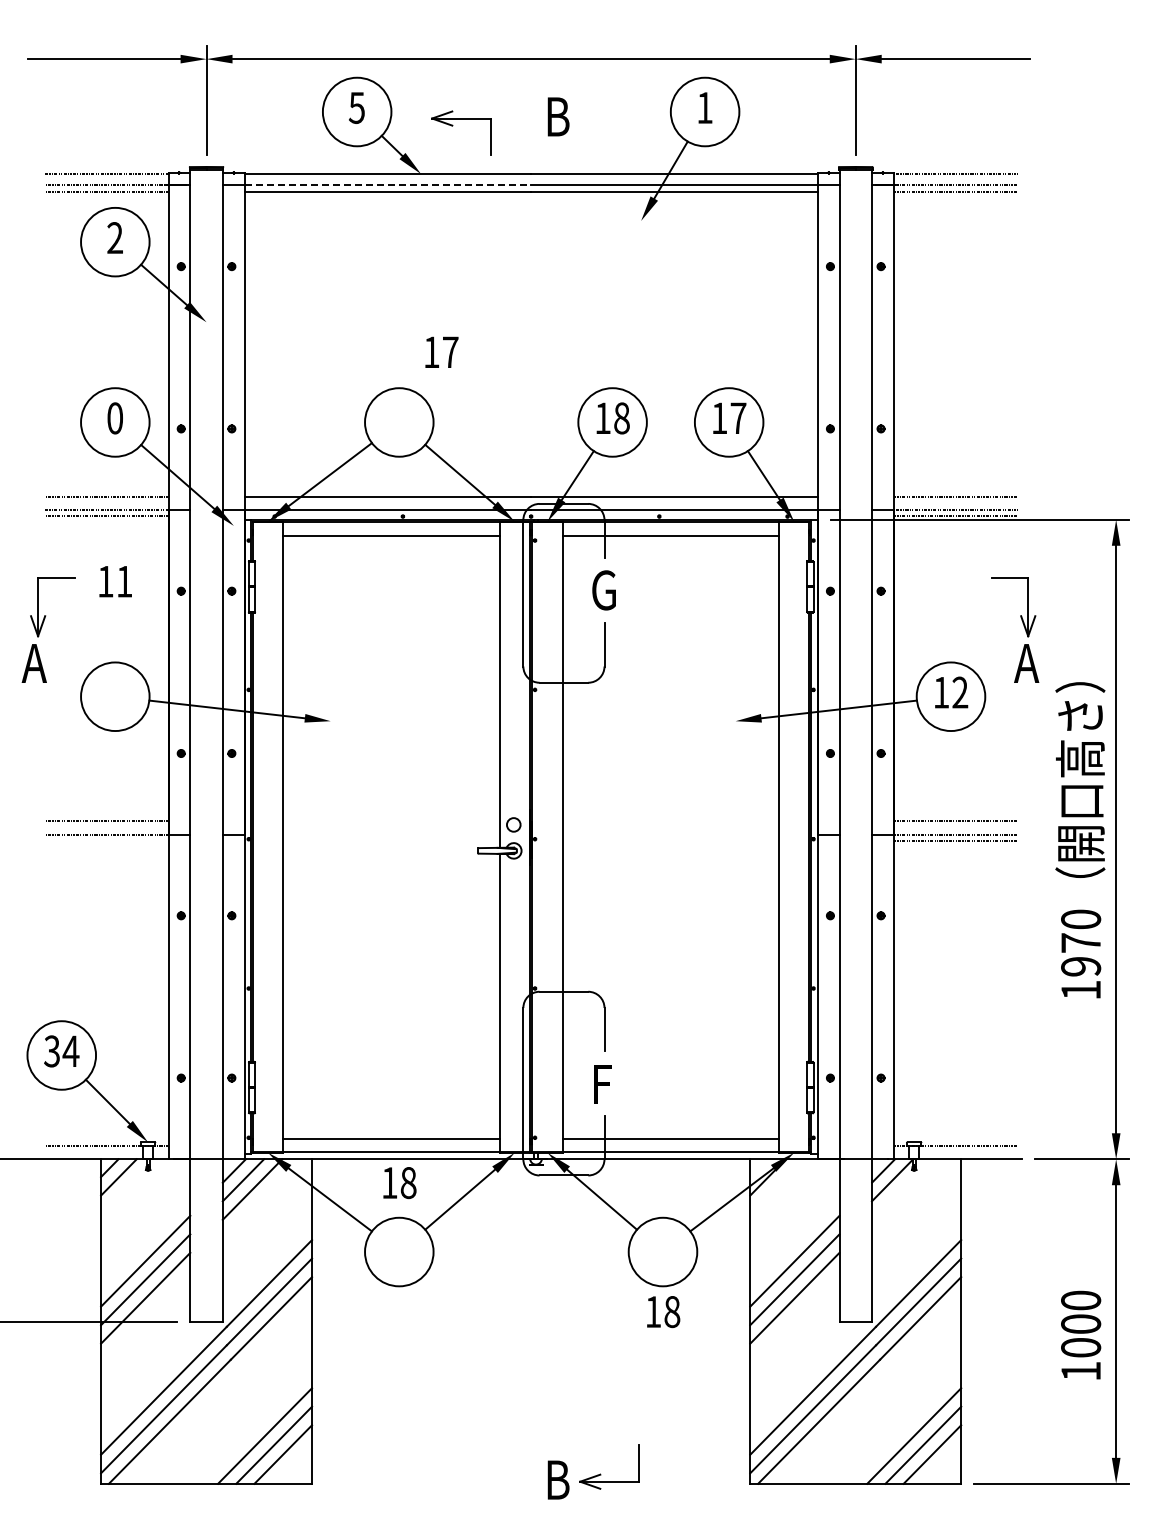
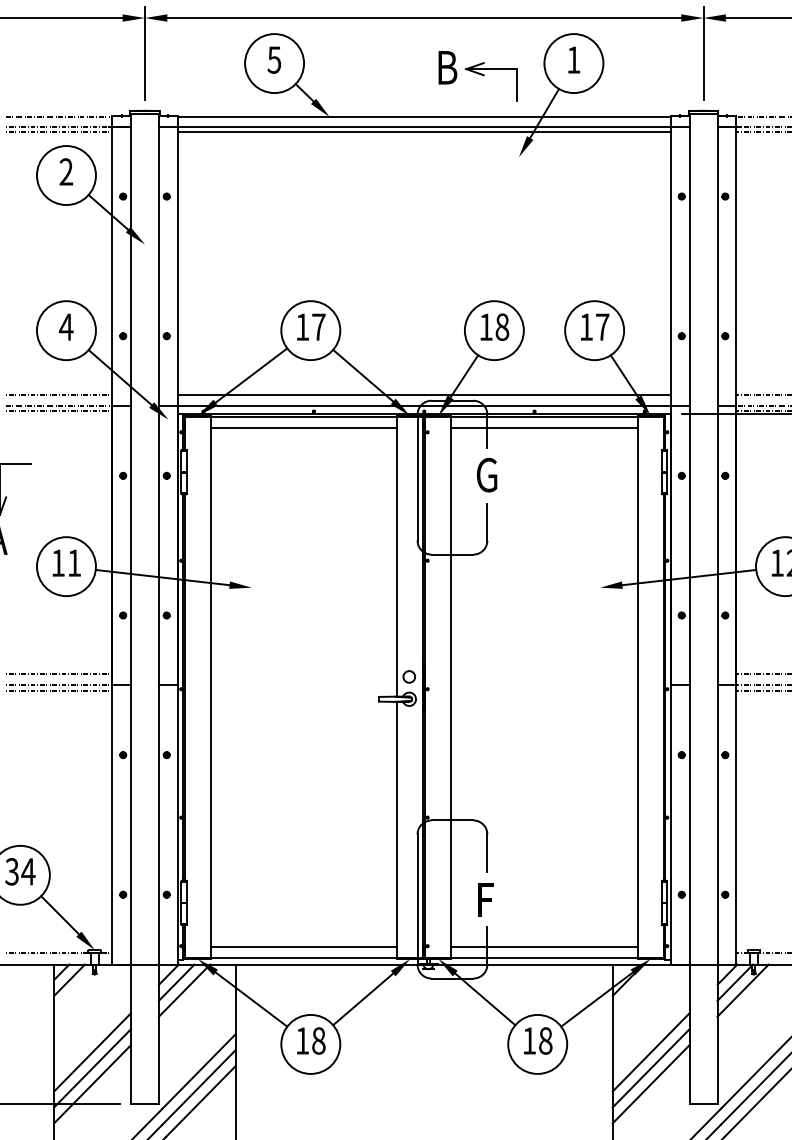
part: (453, 125) -> (484, 75), moved
line: (388, 185) -> (301, 126), dashed -> solid
text: (441, 351) -> (310, 326), moved
text: (114, 418) -> (65, 327), 0 -> 4
text: (115, 581) -> (66, 563), moved
line: (106, 840) -> (58, 690), added
text: (399, 1183) -> (310, 1041), moved
line: (901, 1189) -> (742, 990), added
text: (663, 1312) -> (538, 1041), moved

